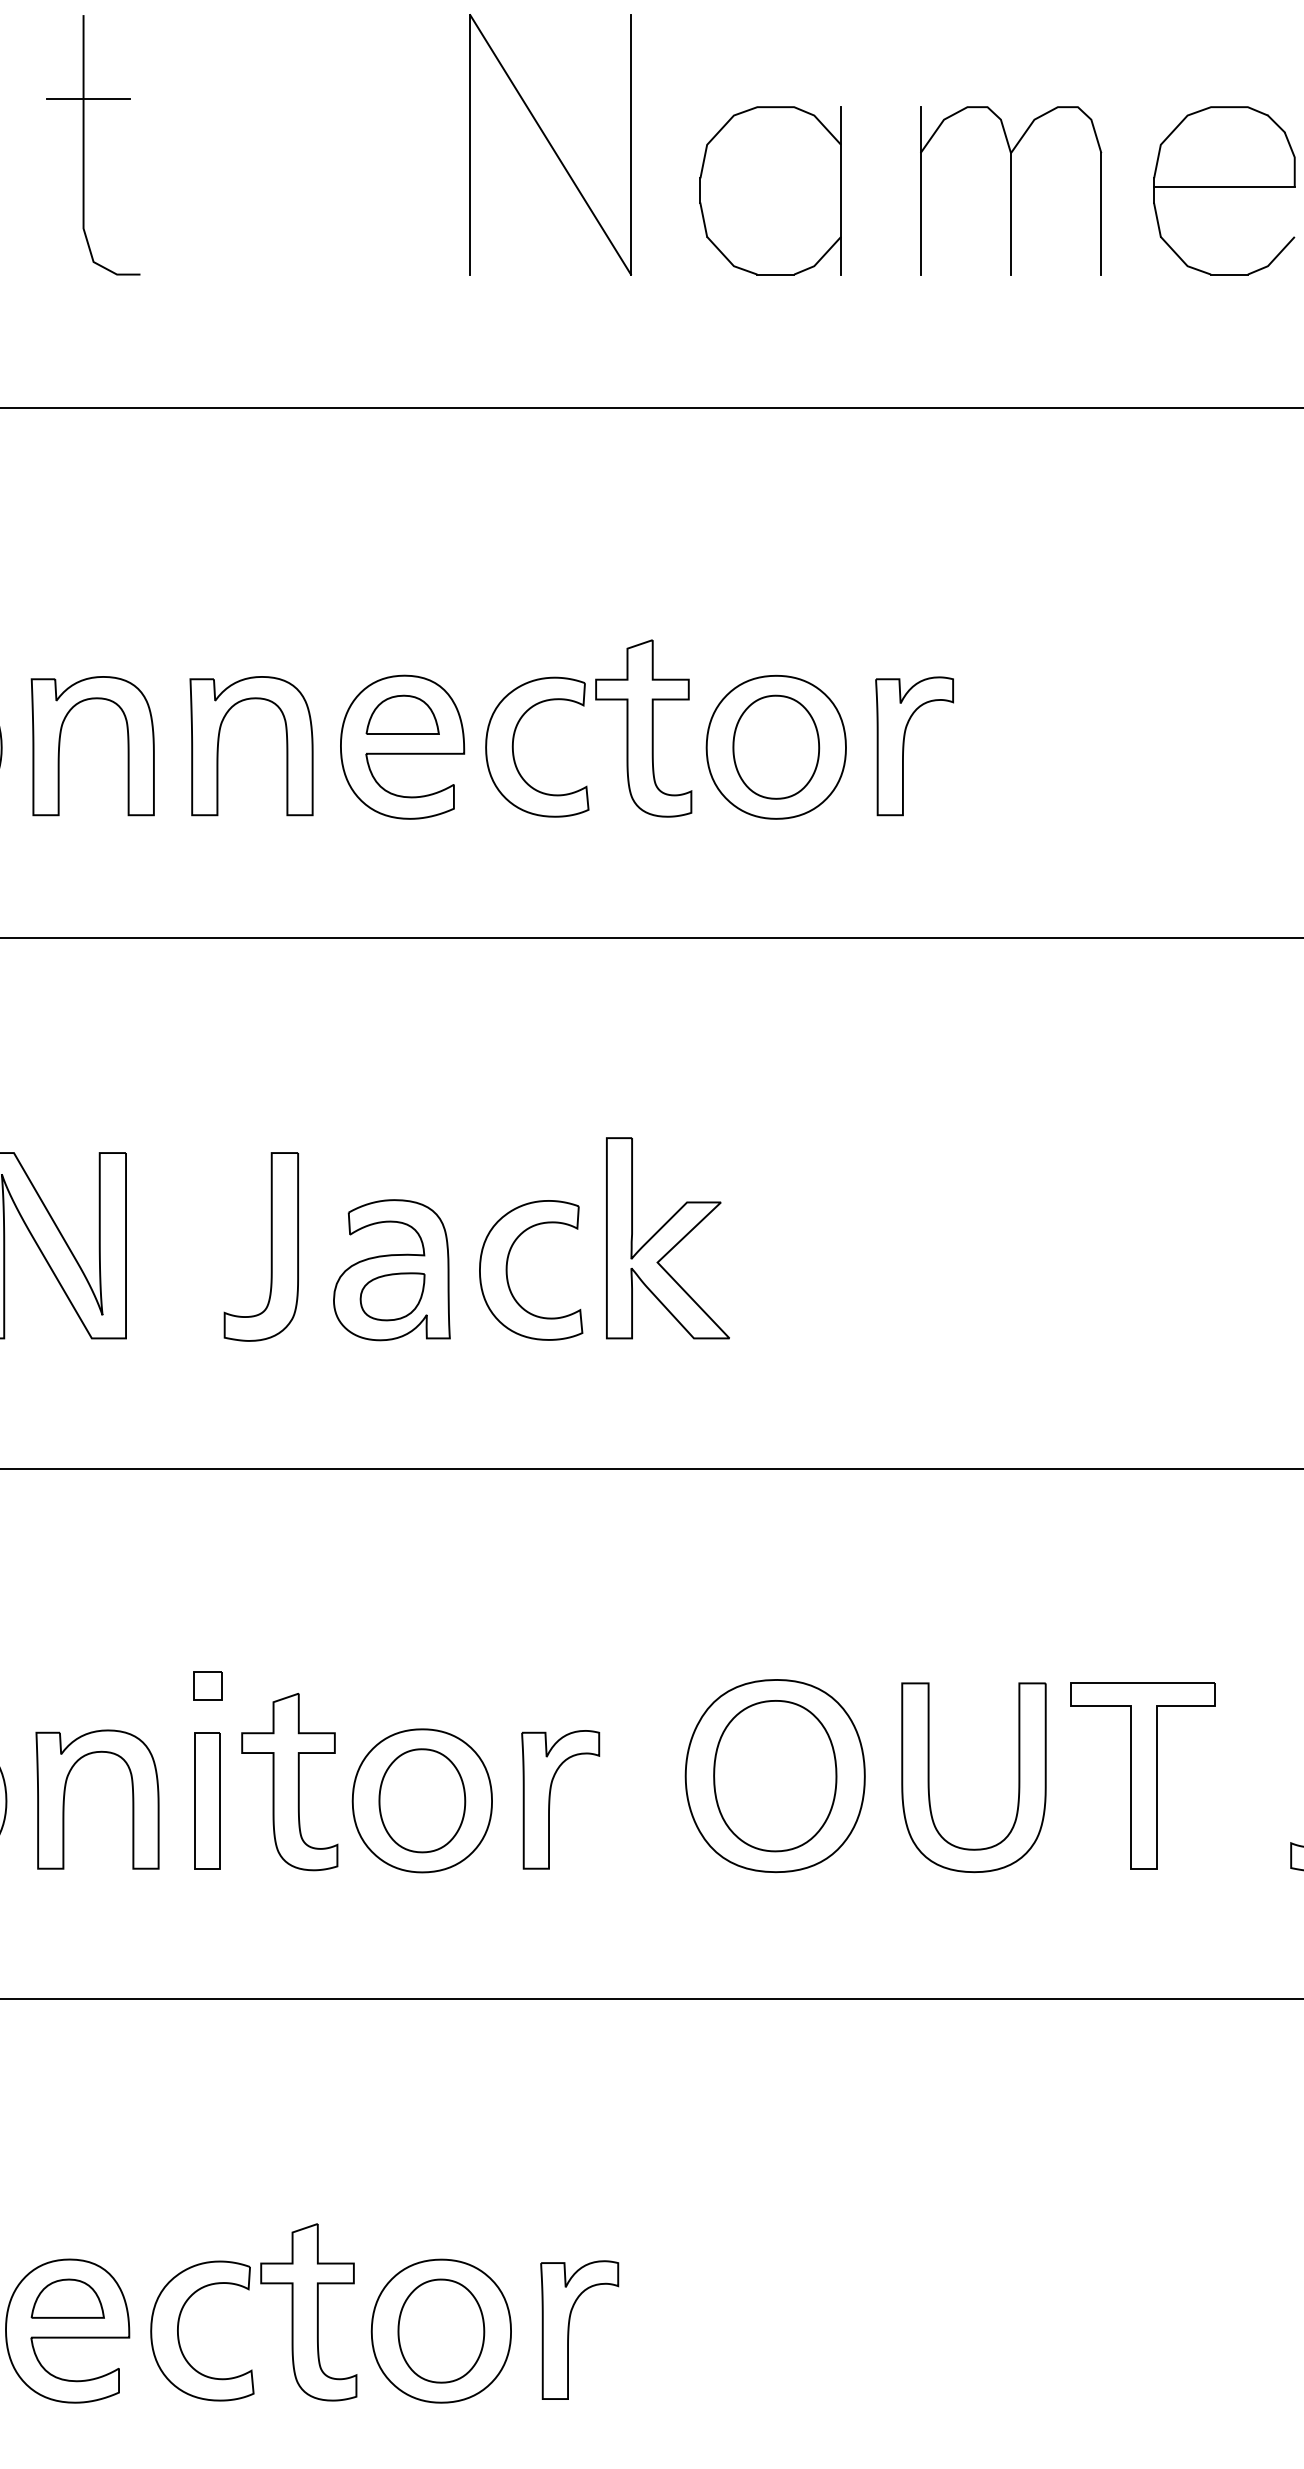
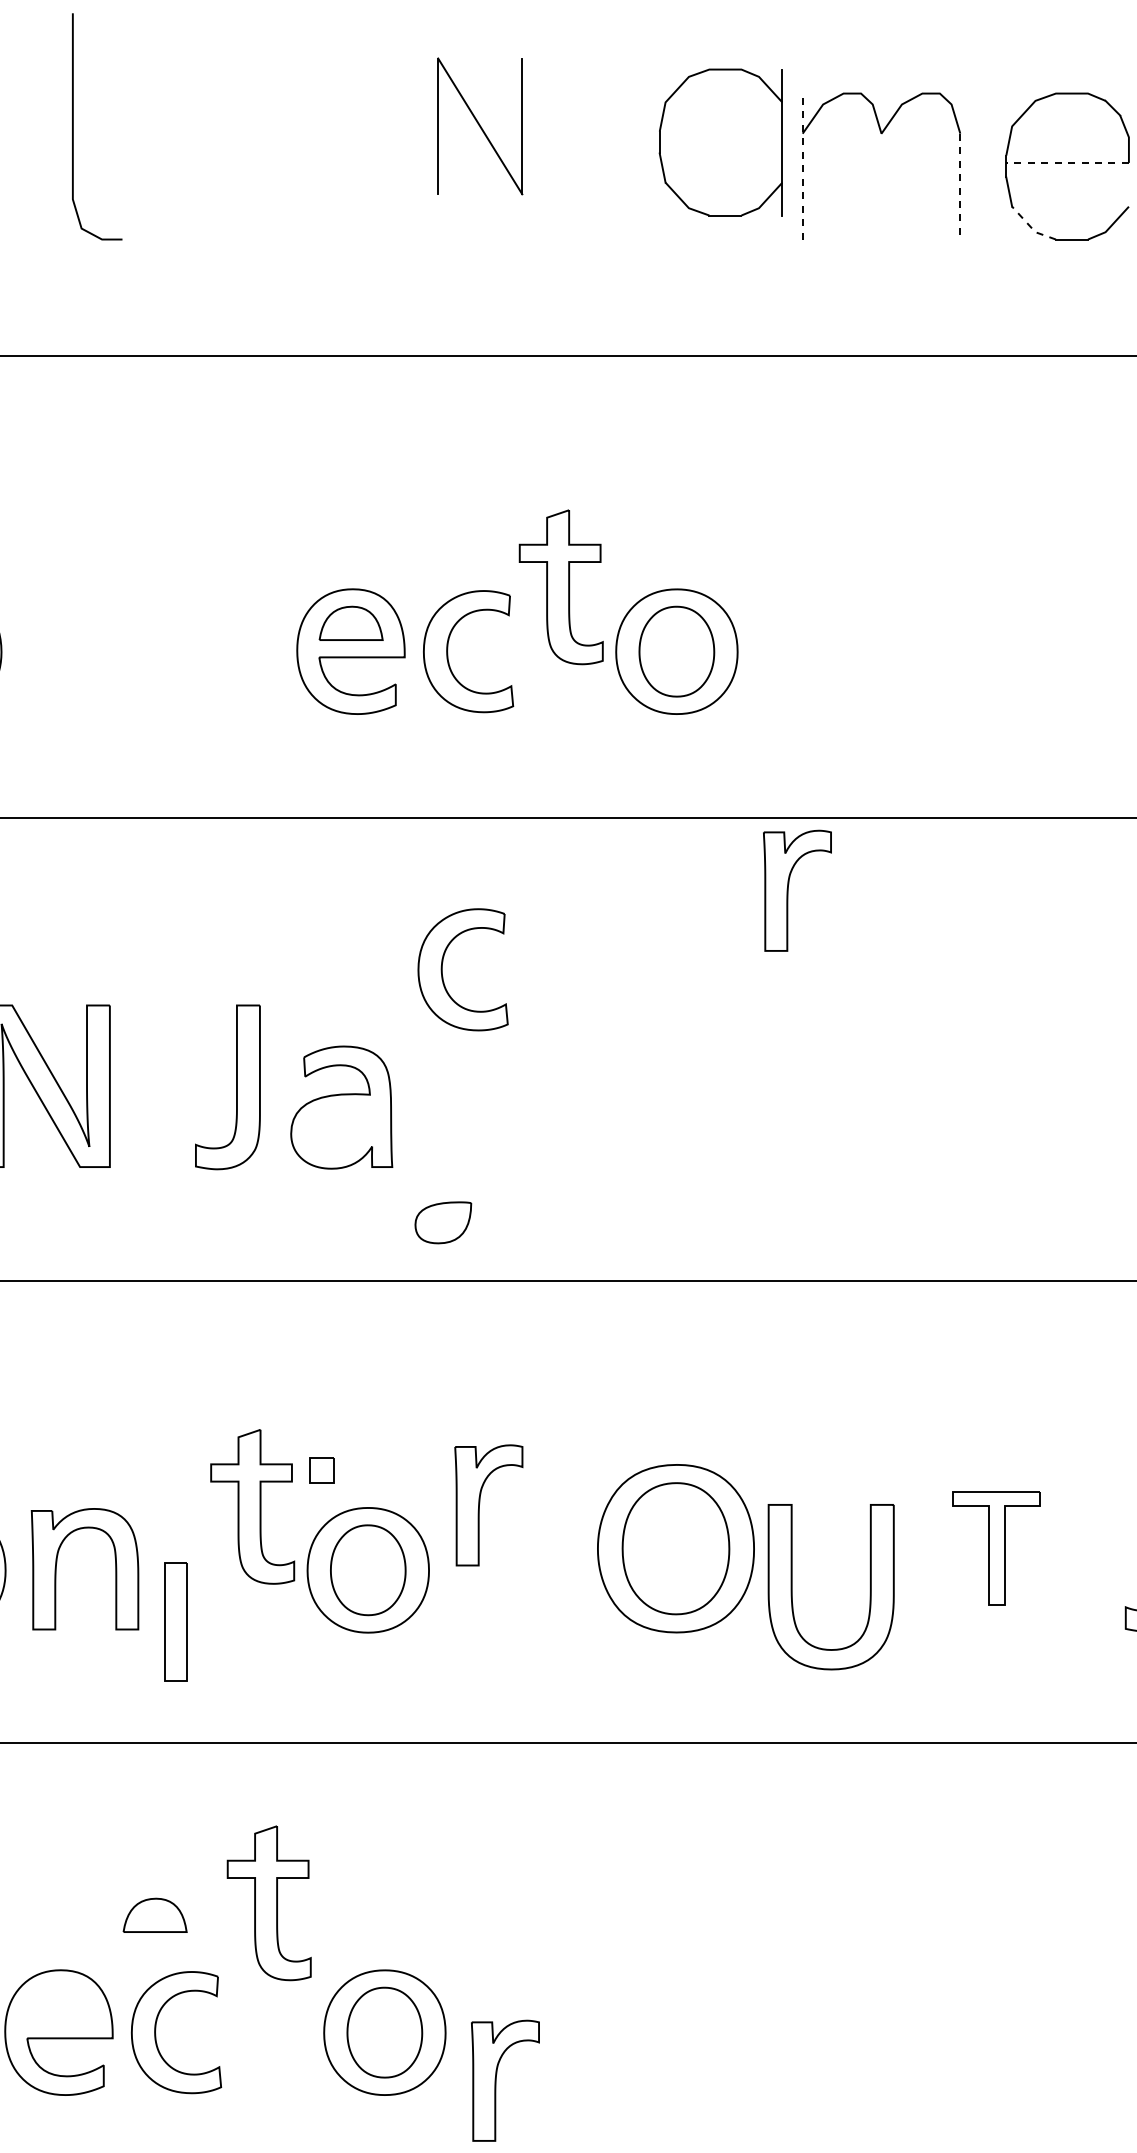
line: (87, 99) -> (76, 86), removed
part: (551, 144) -> (480, 126), size x0.6
line: (1224, 186) -> (1067, 162), solid -> dashed
part: (770, 190) -> (720, 142), moved
line: (920, 190) -> (802, 166), solid -> dashed
line: (1010, 213) -> (881, 186), removed
line: (1101, 213) -> (960, 186), solid -> dashed
line: (1183, 260) -> (1031, 227), solid -> dashed
part: (642, 728) -> (560, 587), moved
part: (61, 737) -> (53, 643), removed
part: (219, 743) -> (191, 648), removed
part: (904, 745) -> (788, 890), moved
part: (668, 1237) -> (582, 1079), removed
part: (507, 1270) -> (442, 969), moved
part: (392, 1296) -> (443, 1222), moved
part: (207, 1686) -> (321, 1470), moved
part: (1142, 1775) -> (996, 1548), size x0.7
part: (929, 1778) -> (792, 1587), moved
part: (289, 1781) -> (252, 1506), moved
part: (551, 1797) -> (480, 1503), moved
part: (207, 1799) -> (175, 1621), moved
part: (67, 2297) -> (154, 1914), moved
part: (307, 2312) -> (268, 1903), moved
part: (569, 2329) -> (496, 2080), moved

